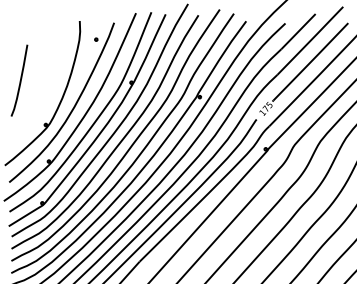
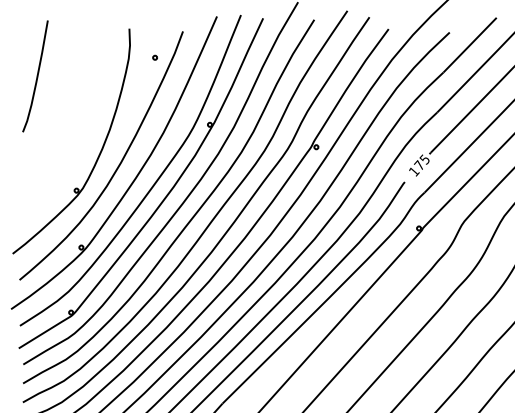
curve: (19, 80) -> (35, 76), moved

